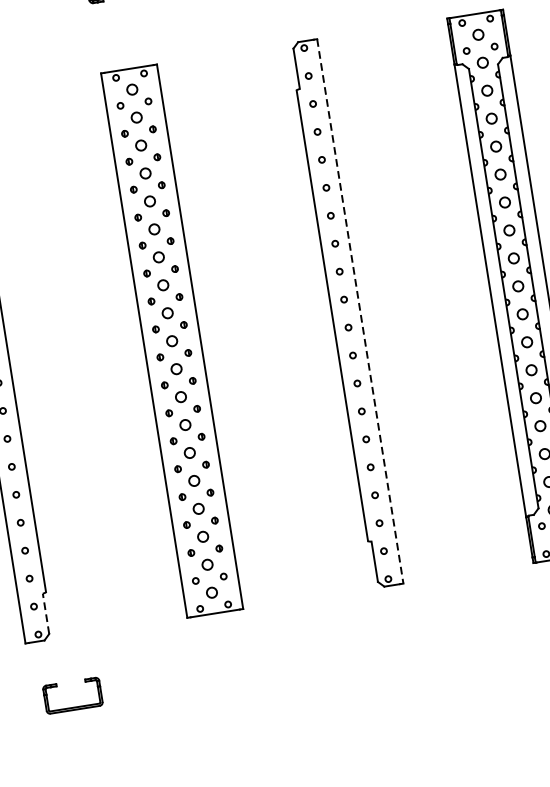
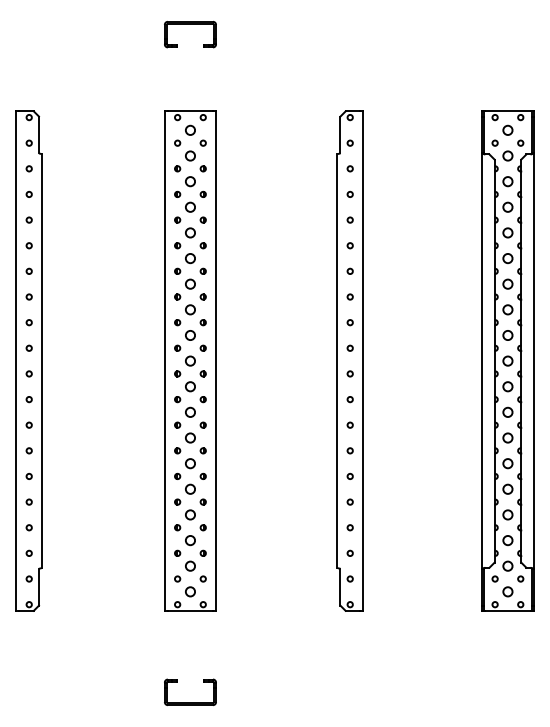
line: (360, 311) -> (363, 361), dashed -> solid
line: (45, 613) -> (38, 586), dashed -> solid
part: (74, 706) -> (190, 702), moved

